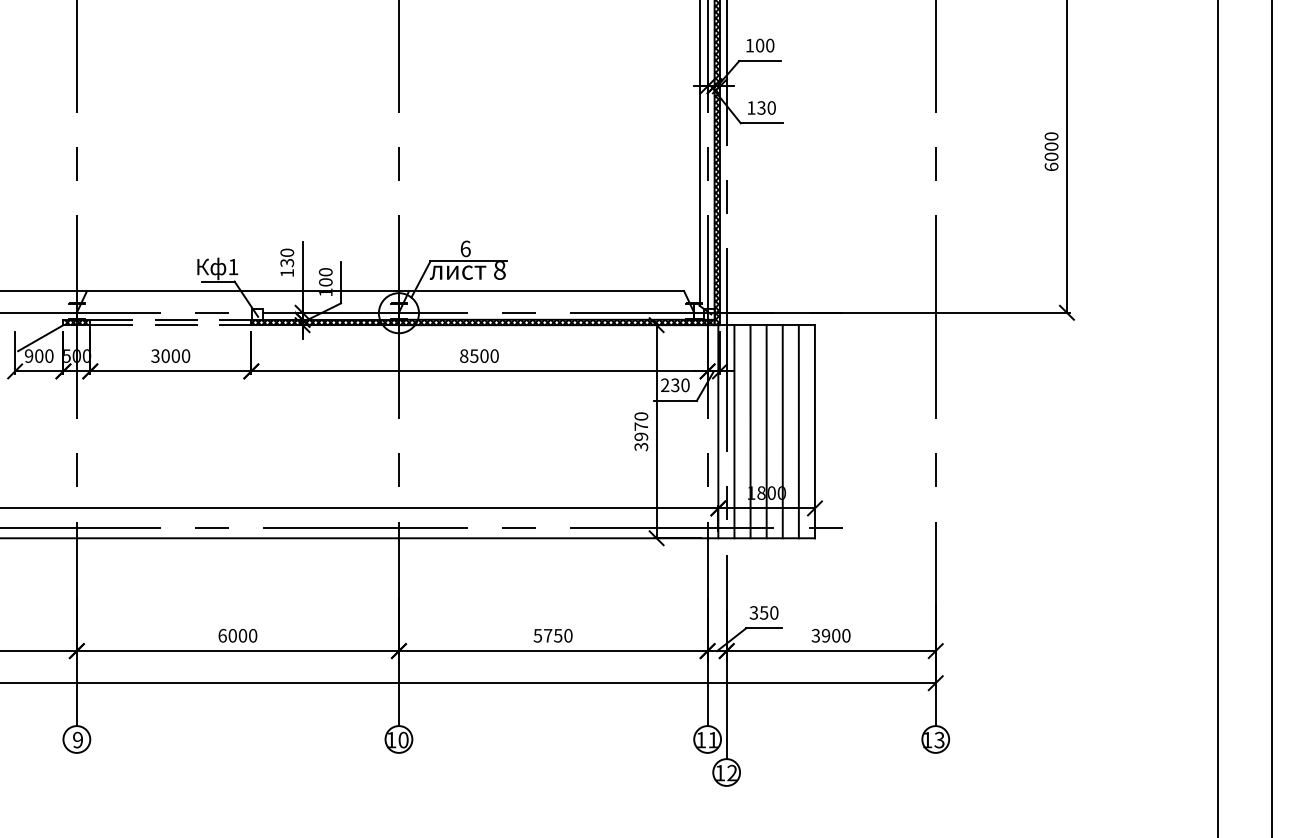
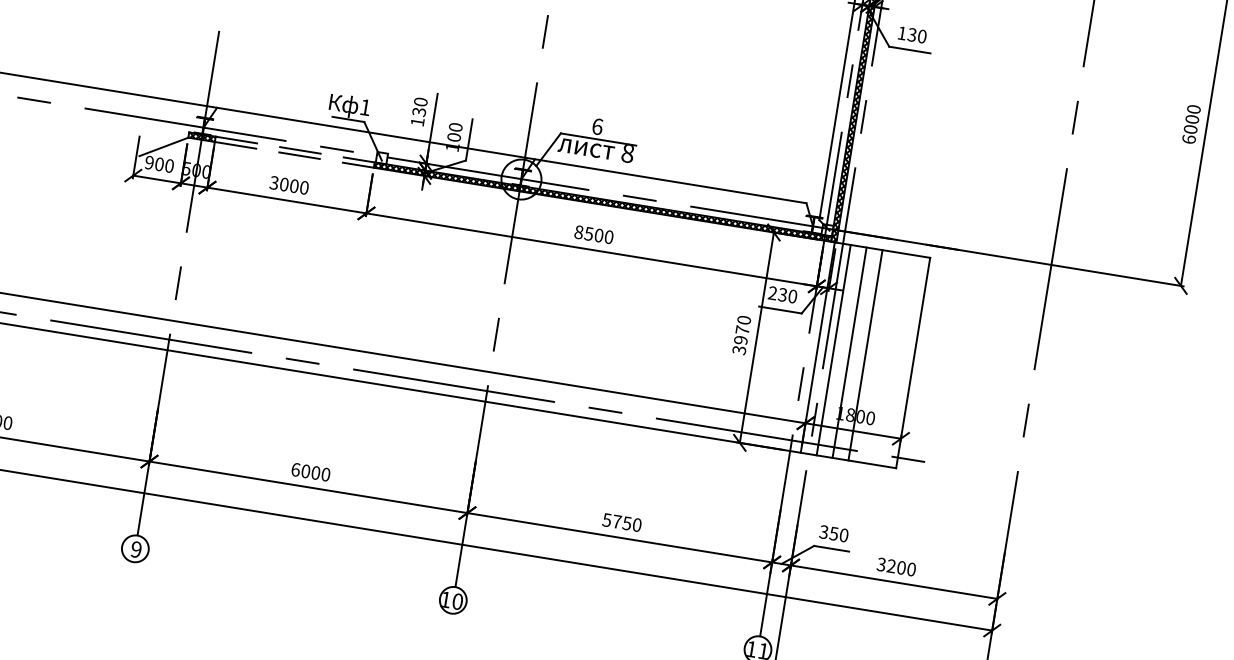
line: (782, 431) -> (881, 357), removed
line: (798, 431) -> (896, 360), removed
text: (825, 635) -> (891, 565), 3900 -> 3200

